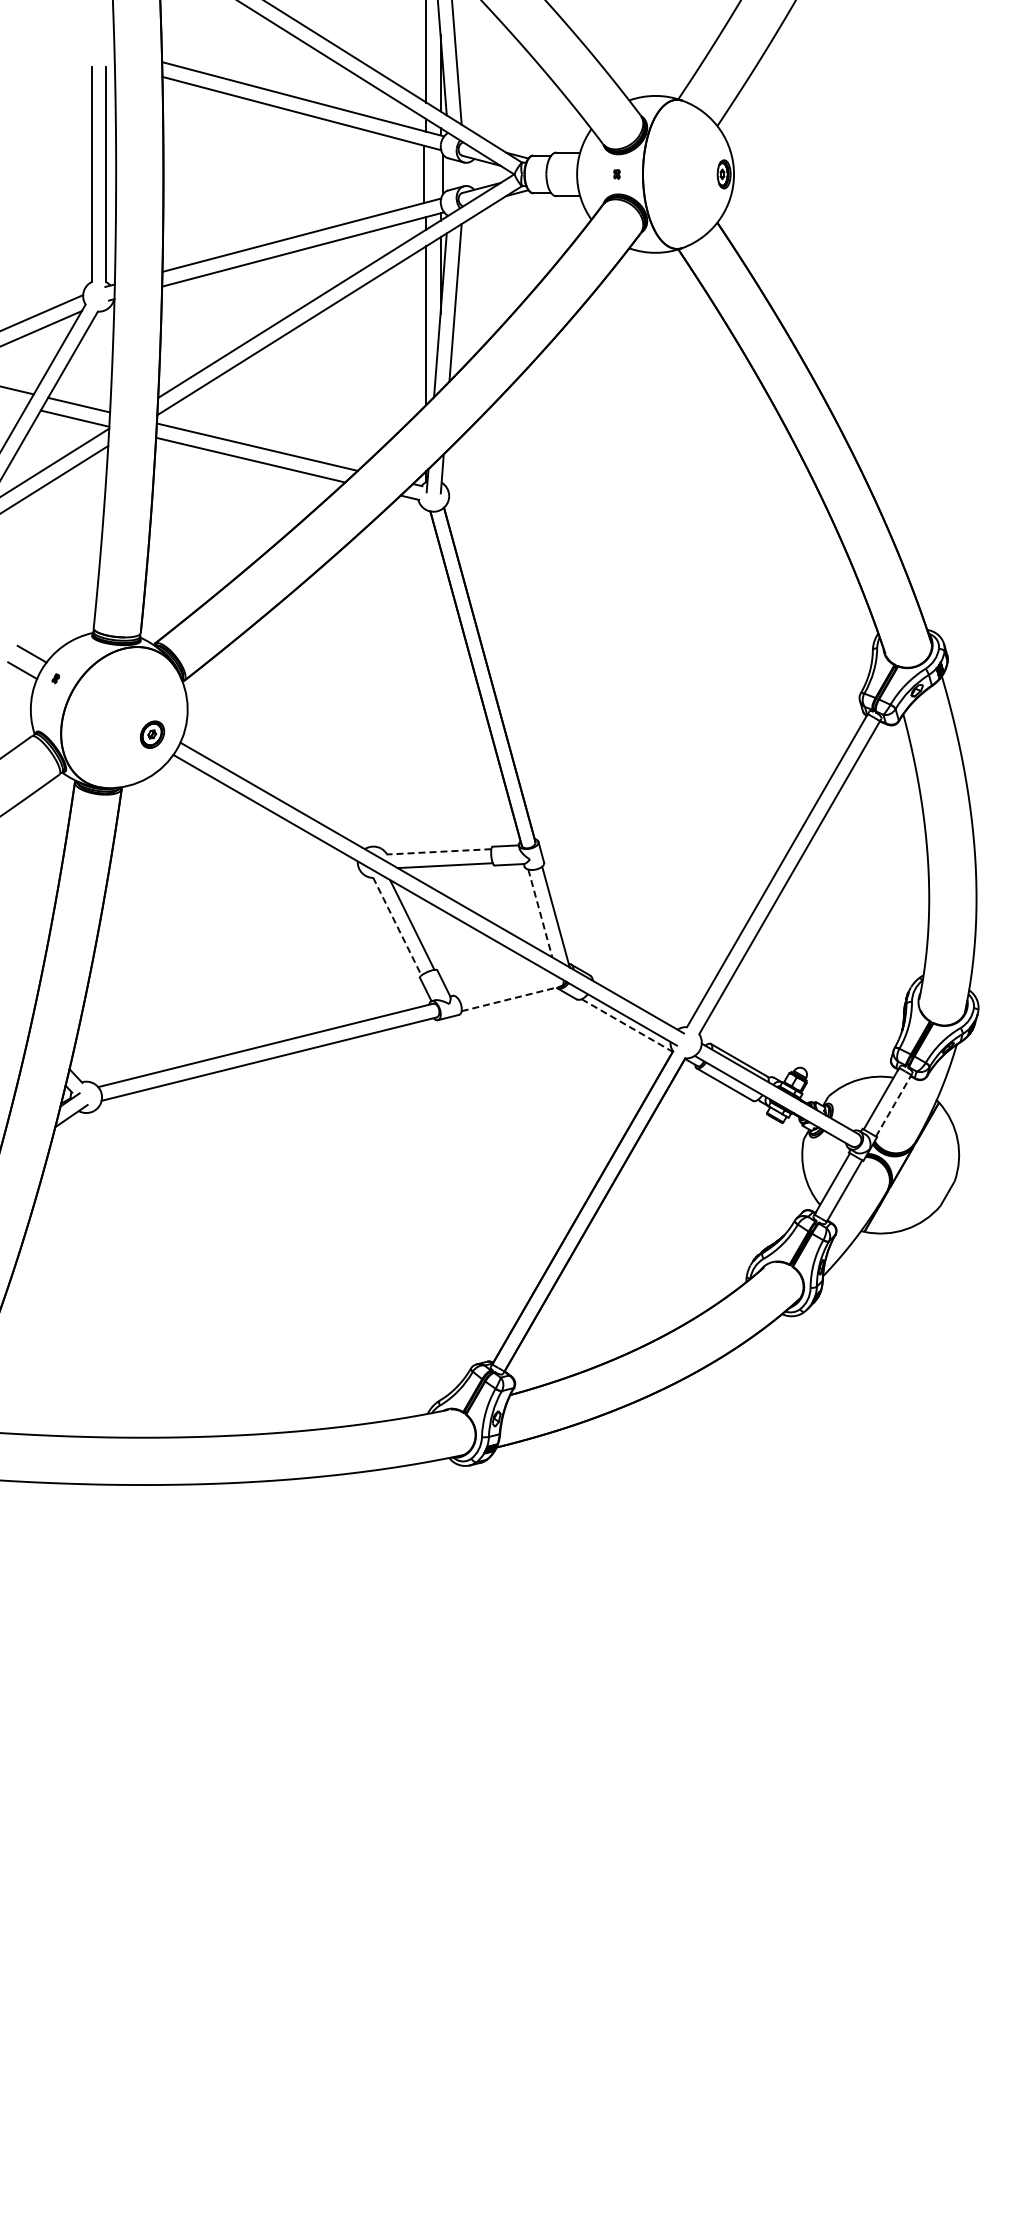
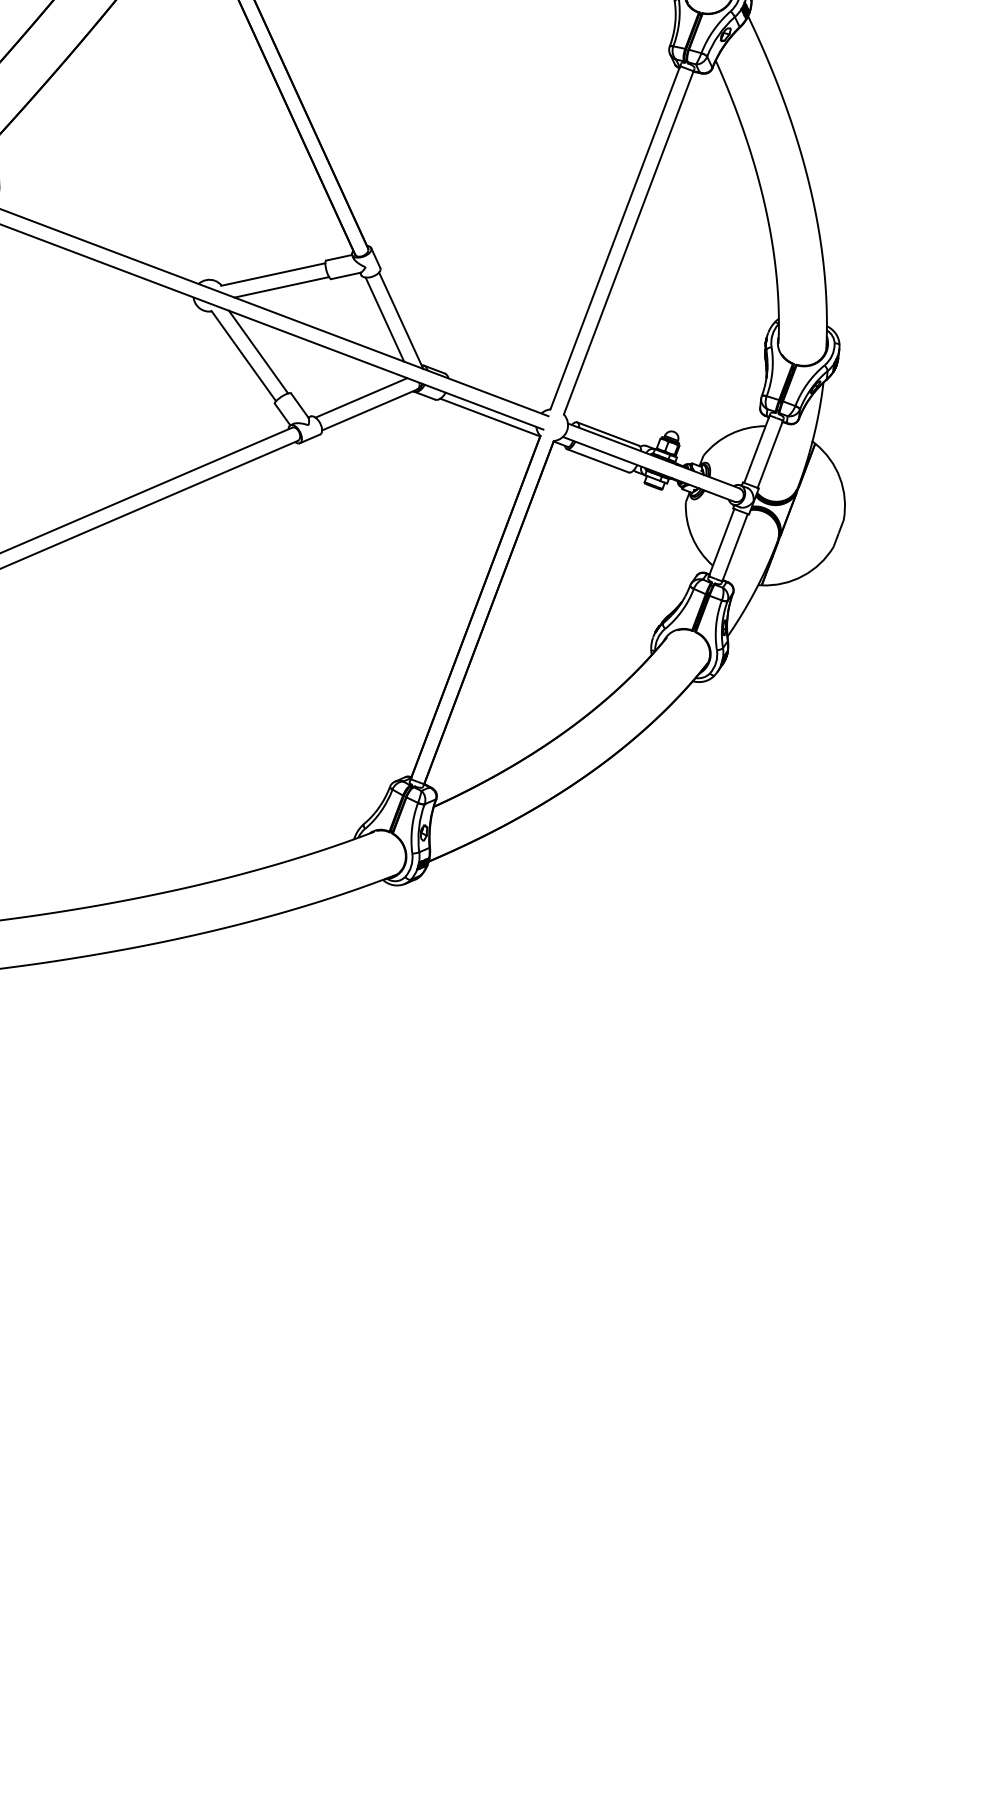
line: (438, 851) -> (272, 274), dashed -> solid
line: (540, 913) -> (385, 319), dashed -> solid
line: (397, 926) -> (243, 356), dashed -> solid
line: (504, 985) -> (360, 397), added
line: (511, 998) -> (369, 409), dashed -> solid
line: (627, 1025) -> (490, 417), dashed -> solid
line: (893, 1105) -> (770, 454), dashed -> solid

